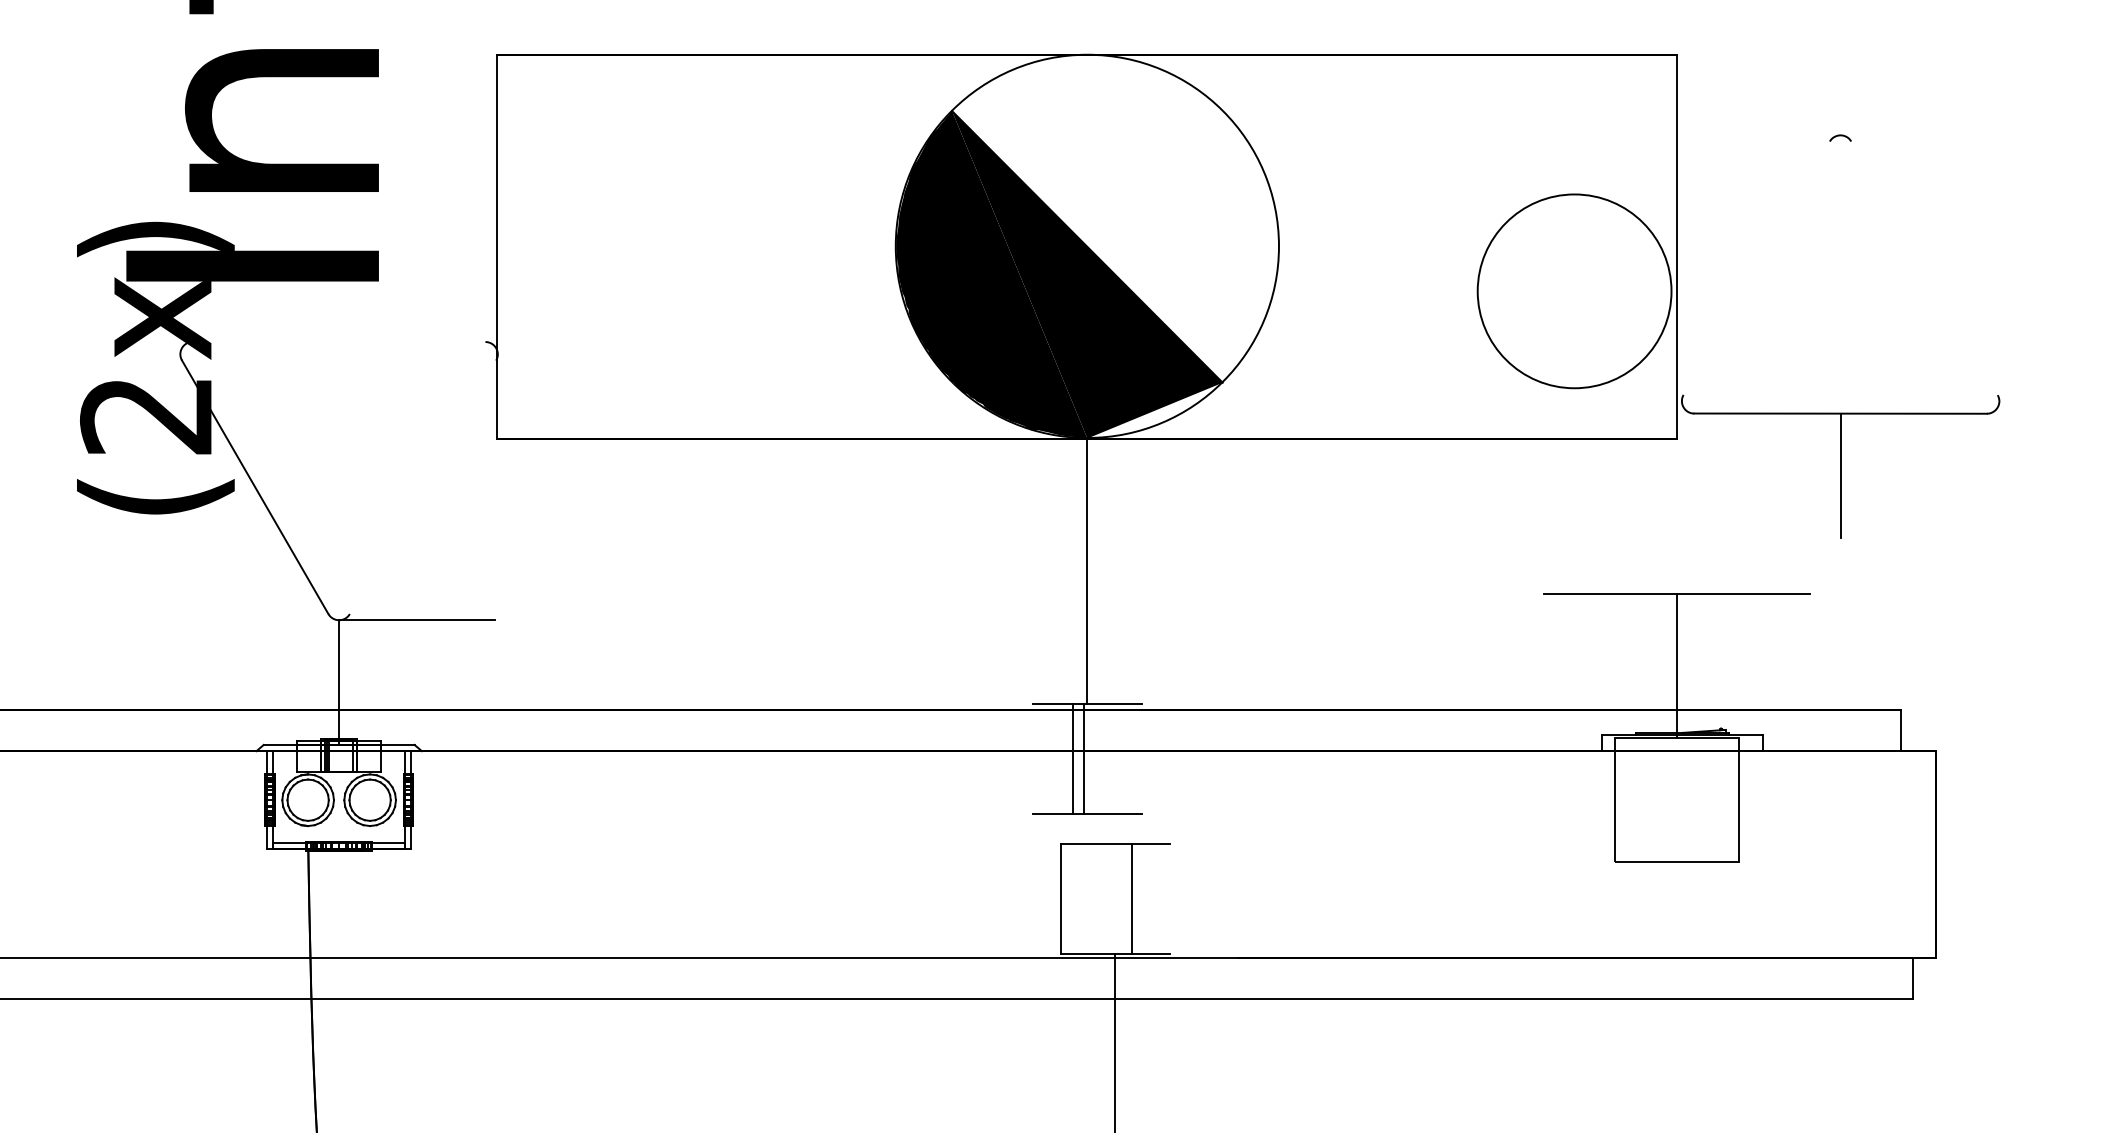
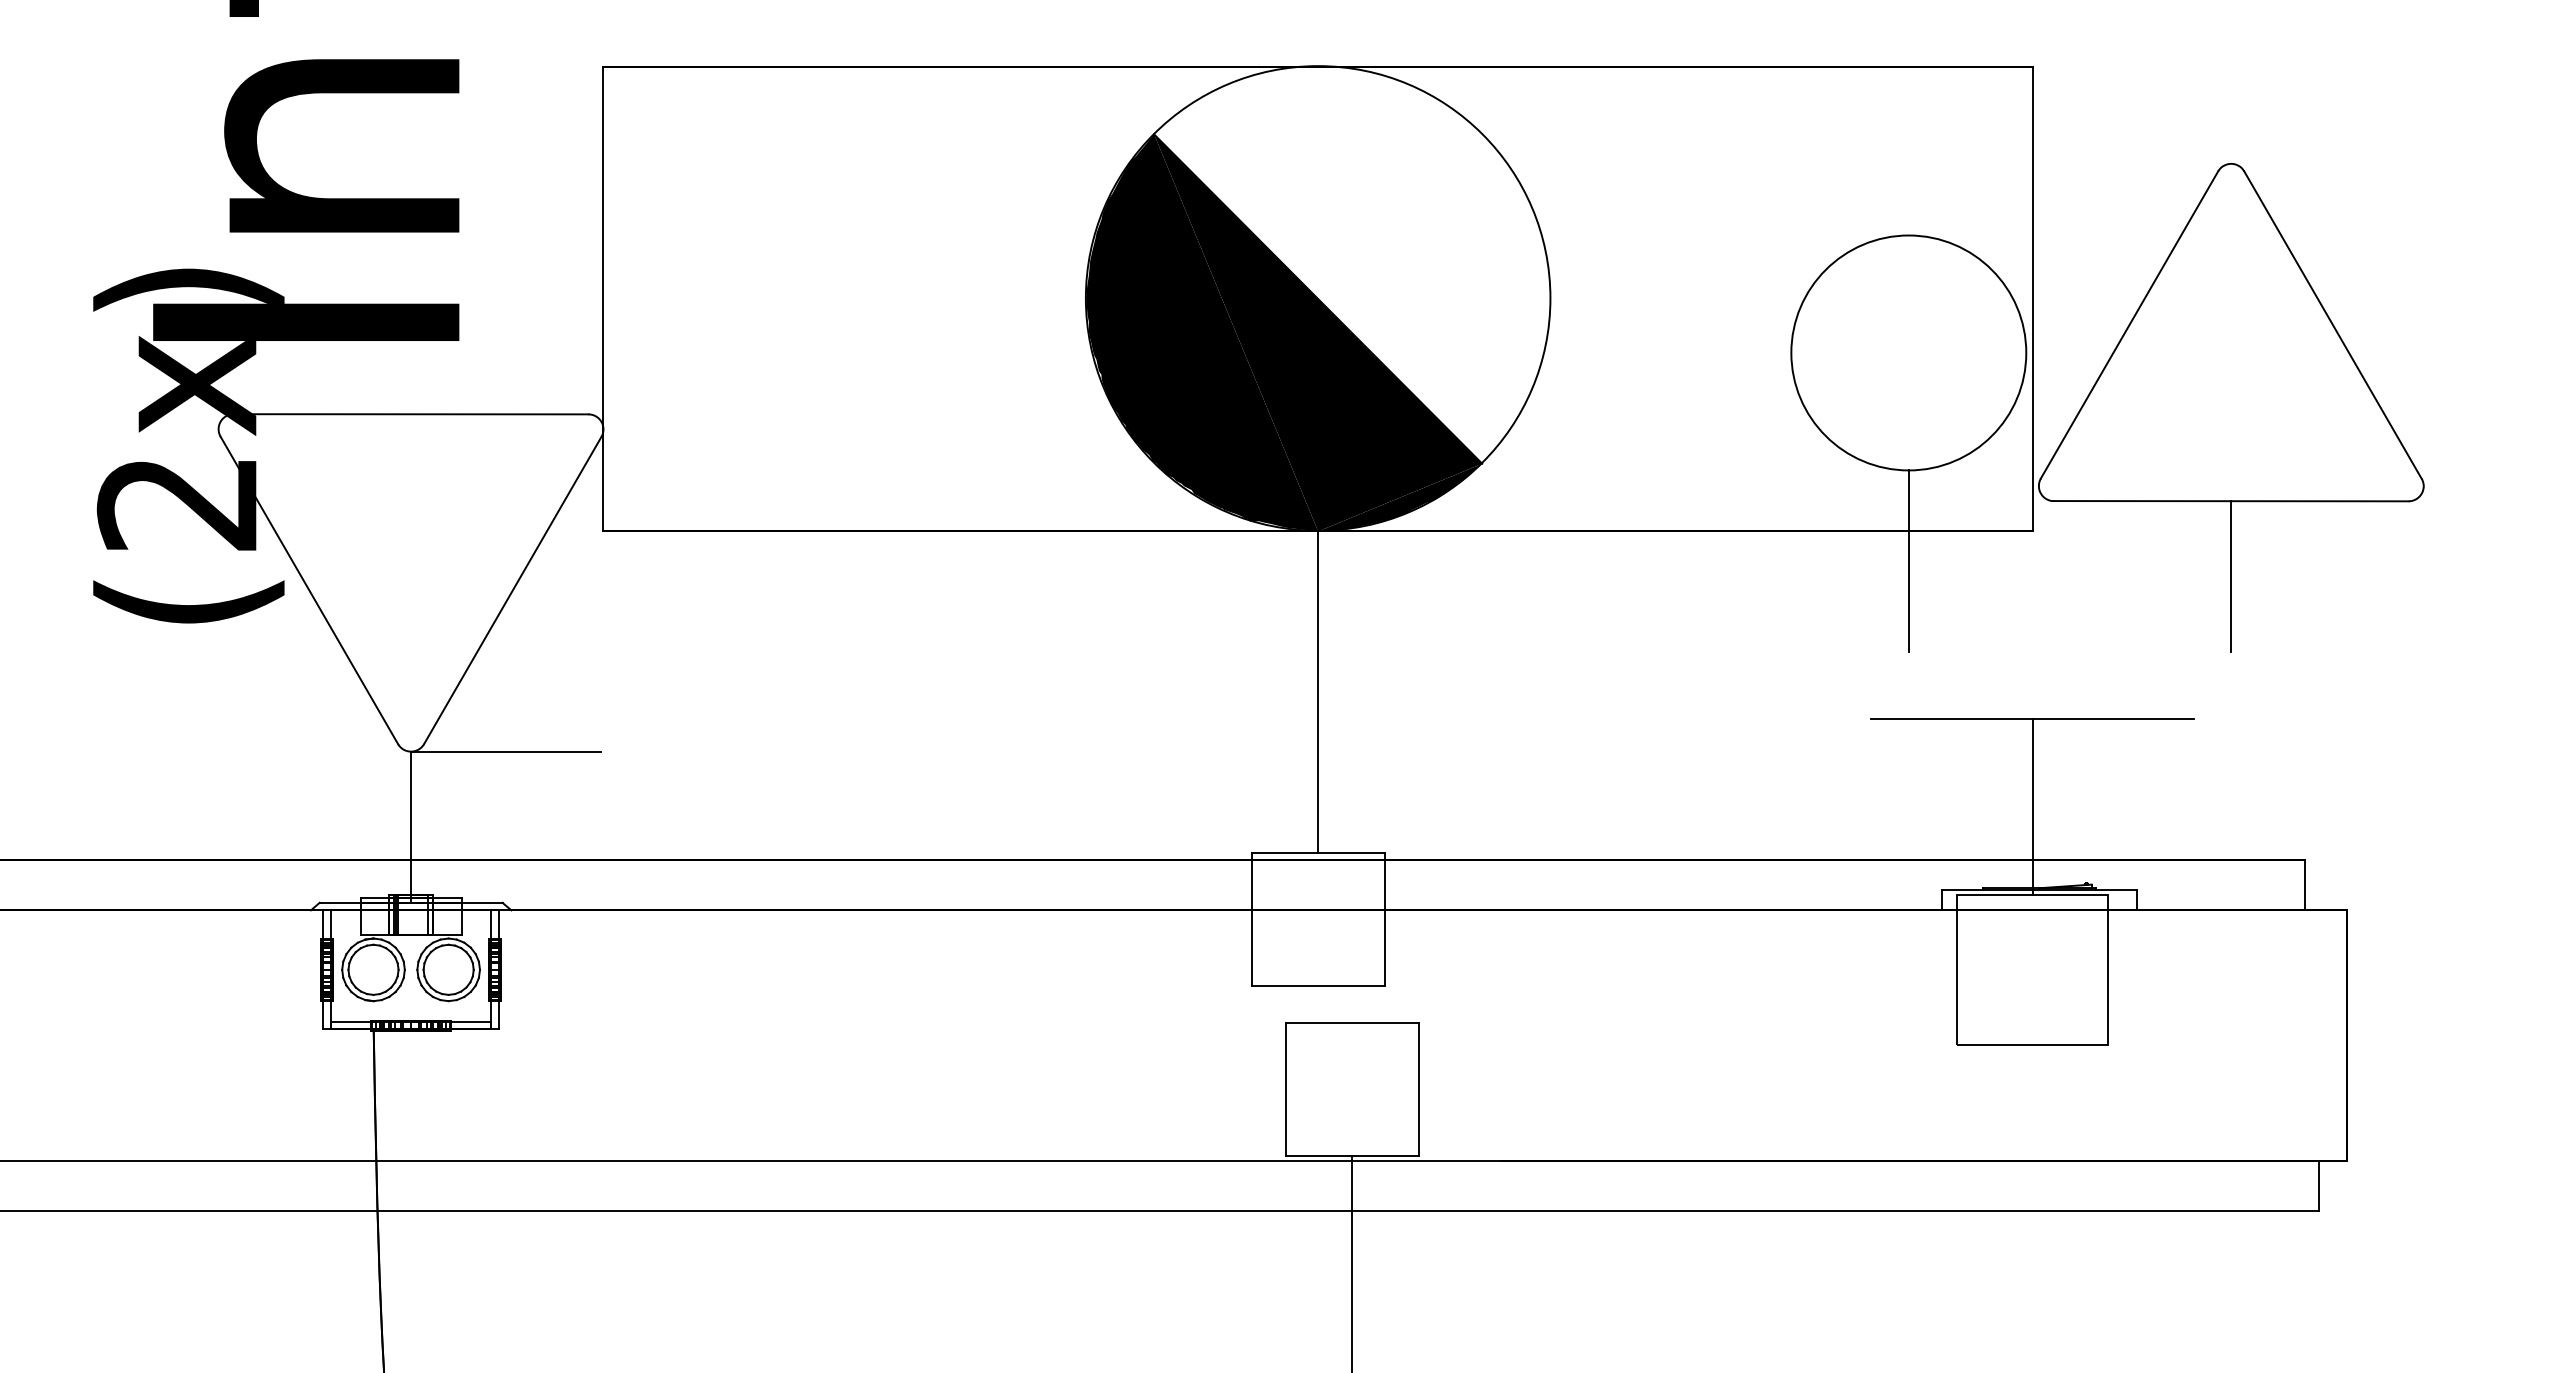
line: (1756, 267) -> (2129, 324), added
line: (1924, 267) -> (2332, 324), added
line: (338, 342) -> (410, 414), added
fill: (1155, 410) -> (1400, 497), added
line: (1574, 463) -> (1908, 561), added
line: (422, 487) -> (512, 590), added
line: (1072, 758) -> (1251, 919), moved
line: (1084, 758) -> (1384, 919), moved
line: (1132, 898) -> (1418, 1089), moved

